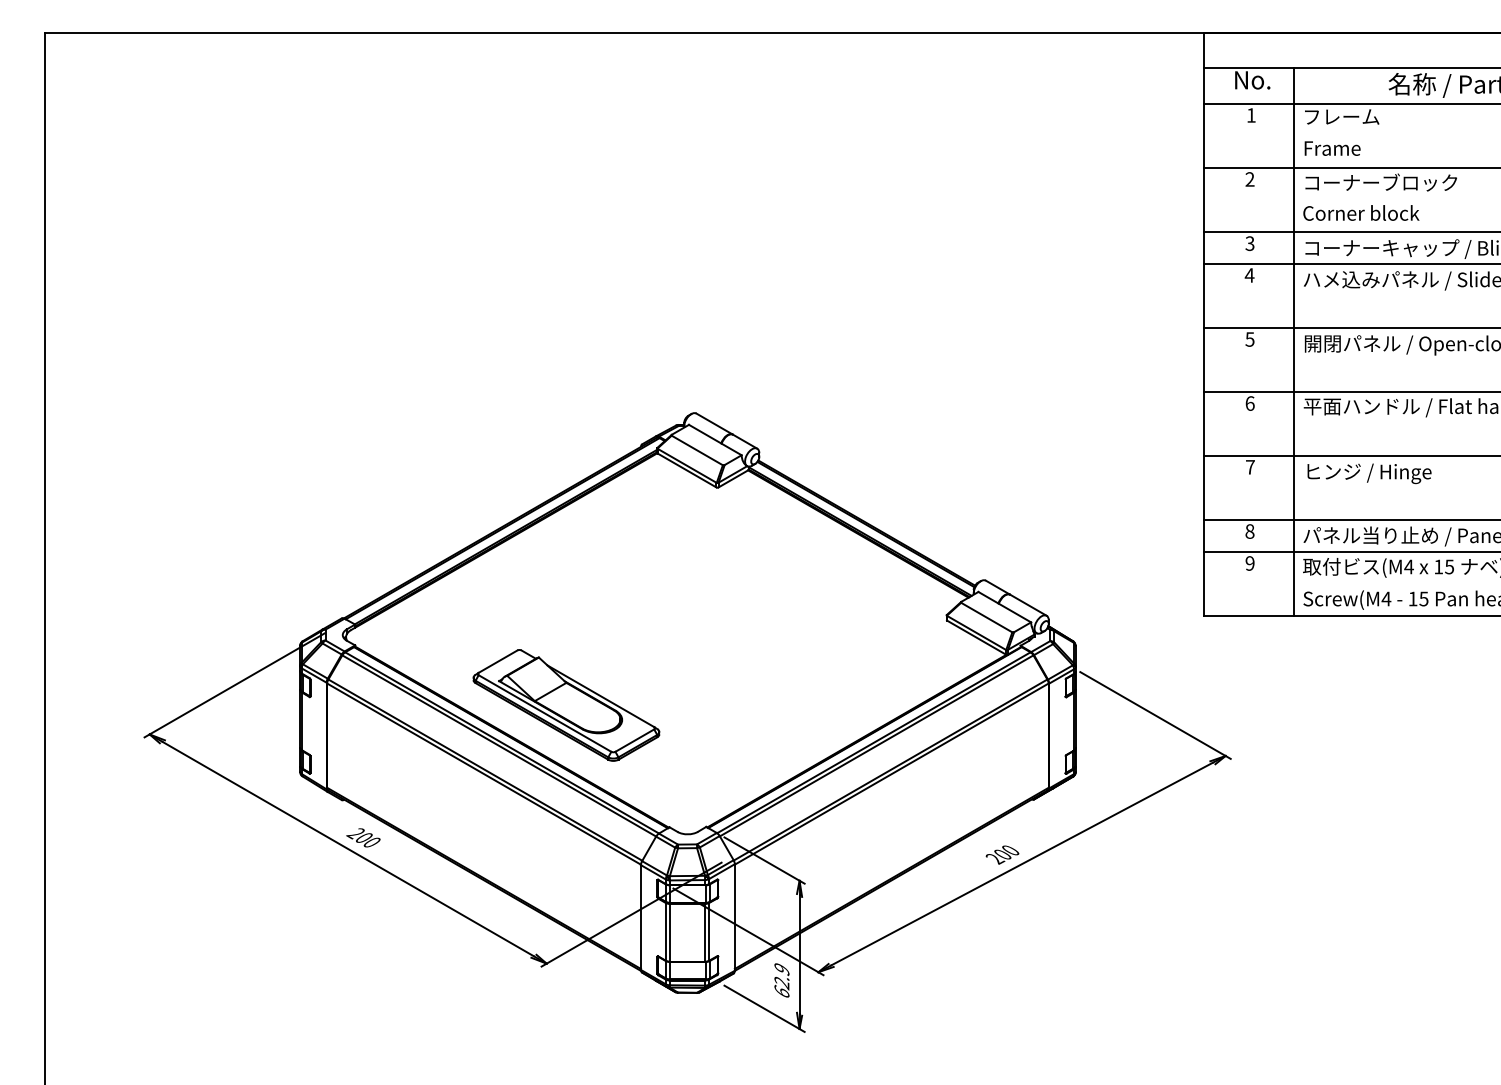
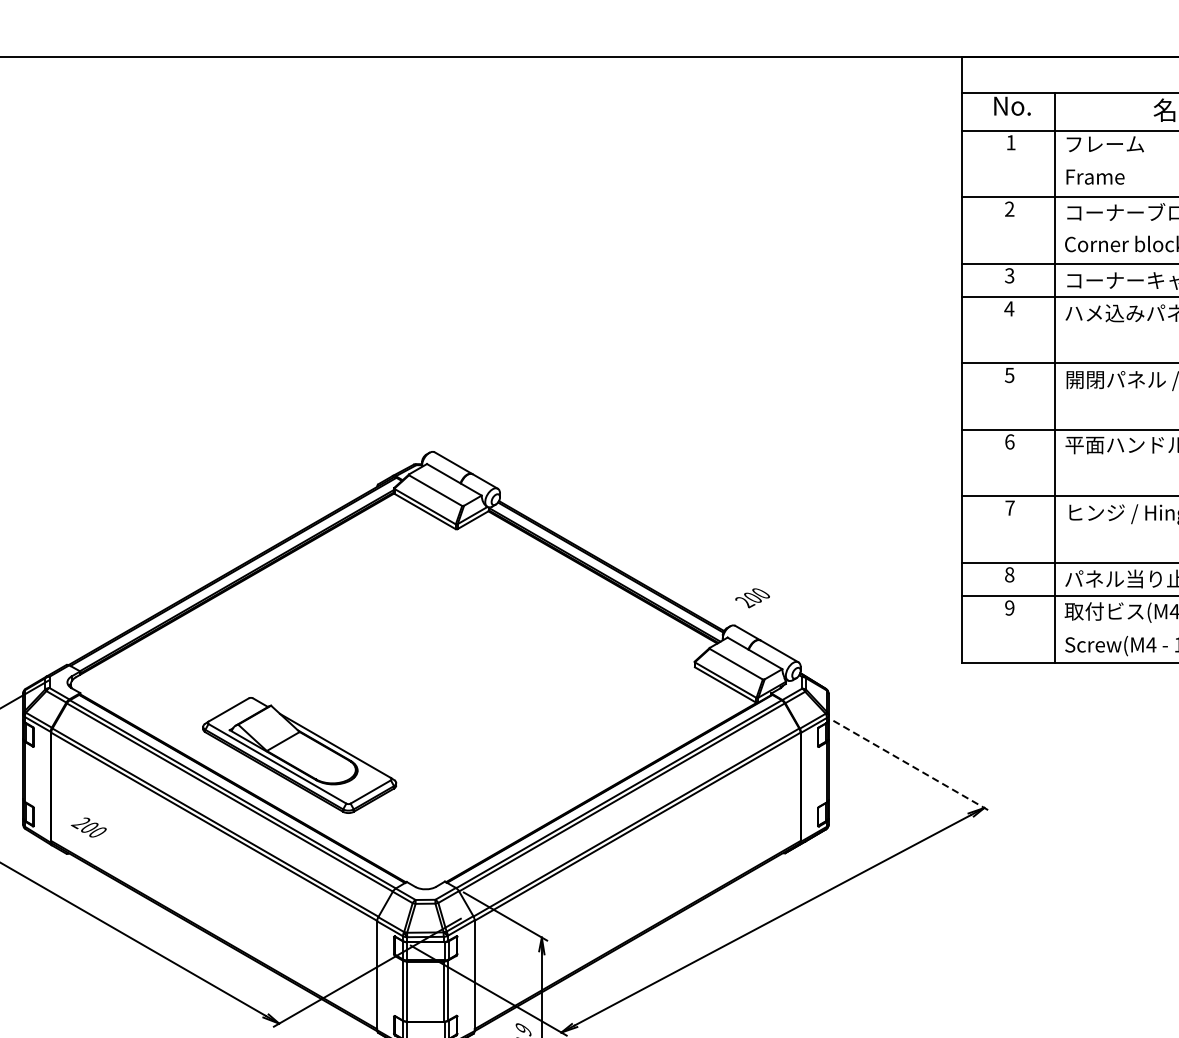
line: (1155, 715) -> (911, 765), solid -> dashed
text: (363, 837) -> (88, 827), moved
text: (1002, 854) -> (752, 597), moved

